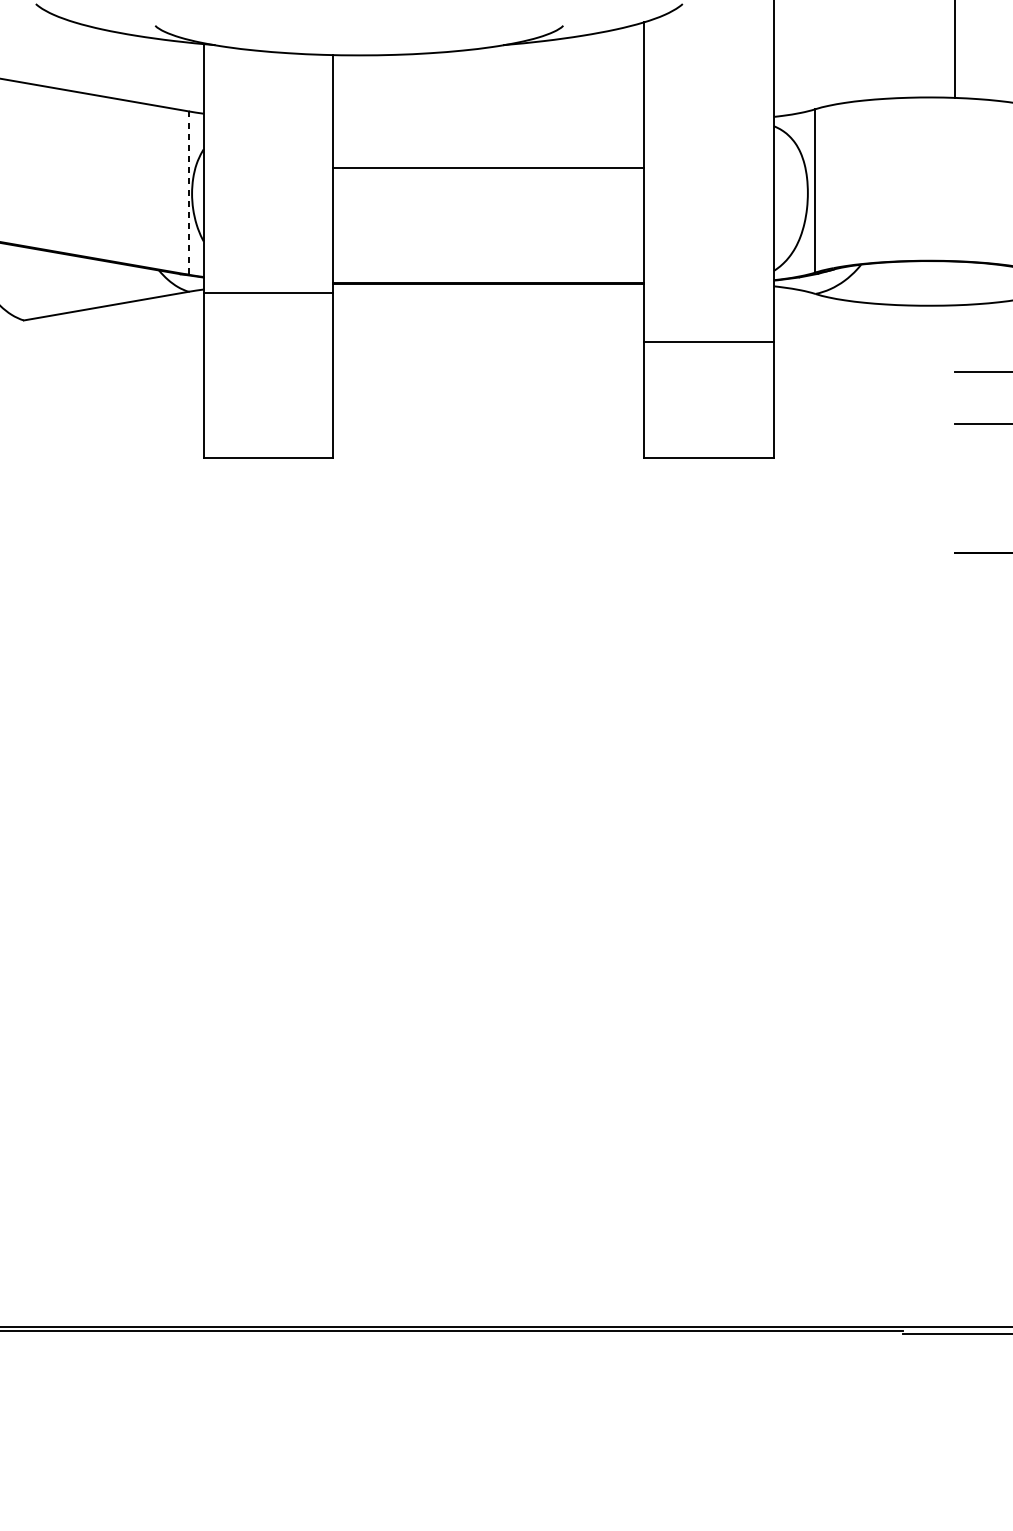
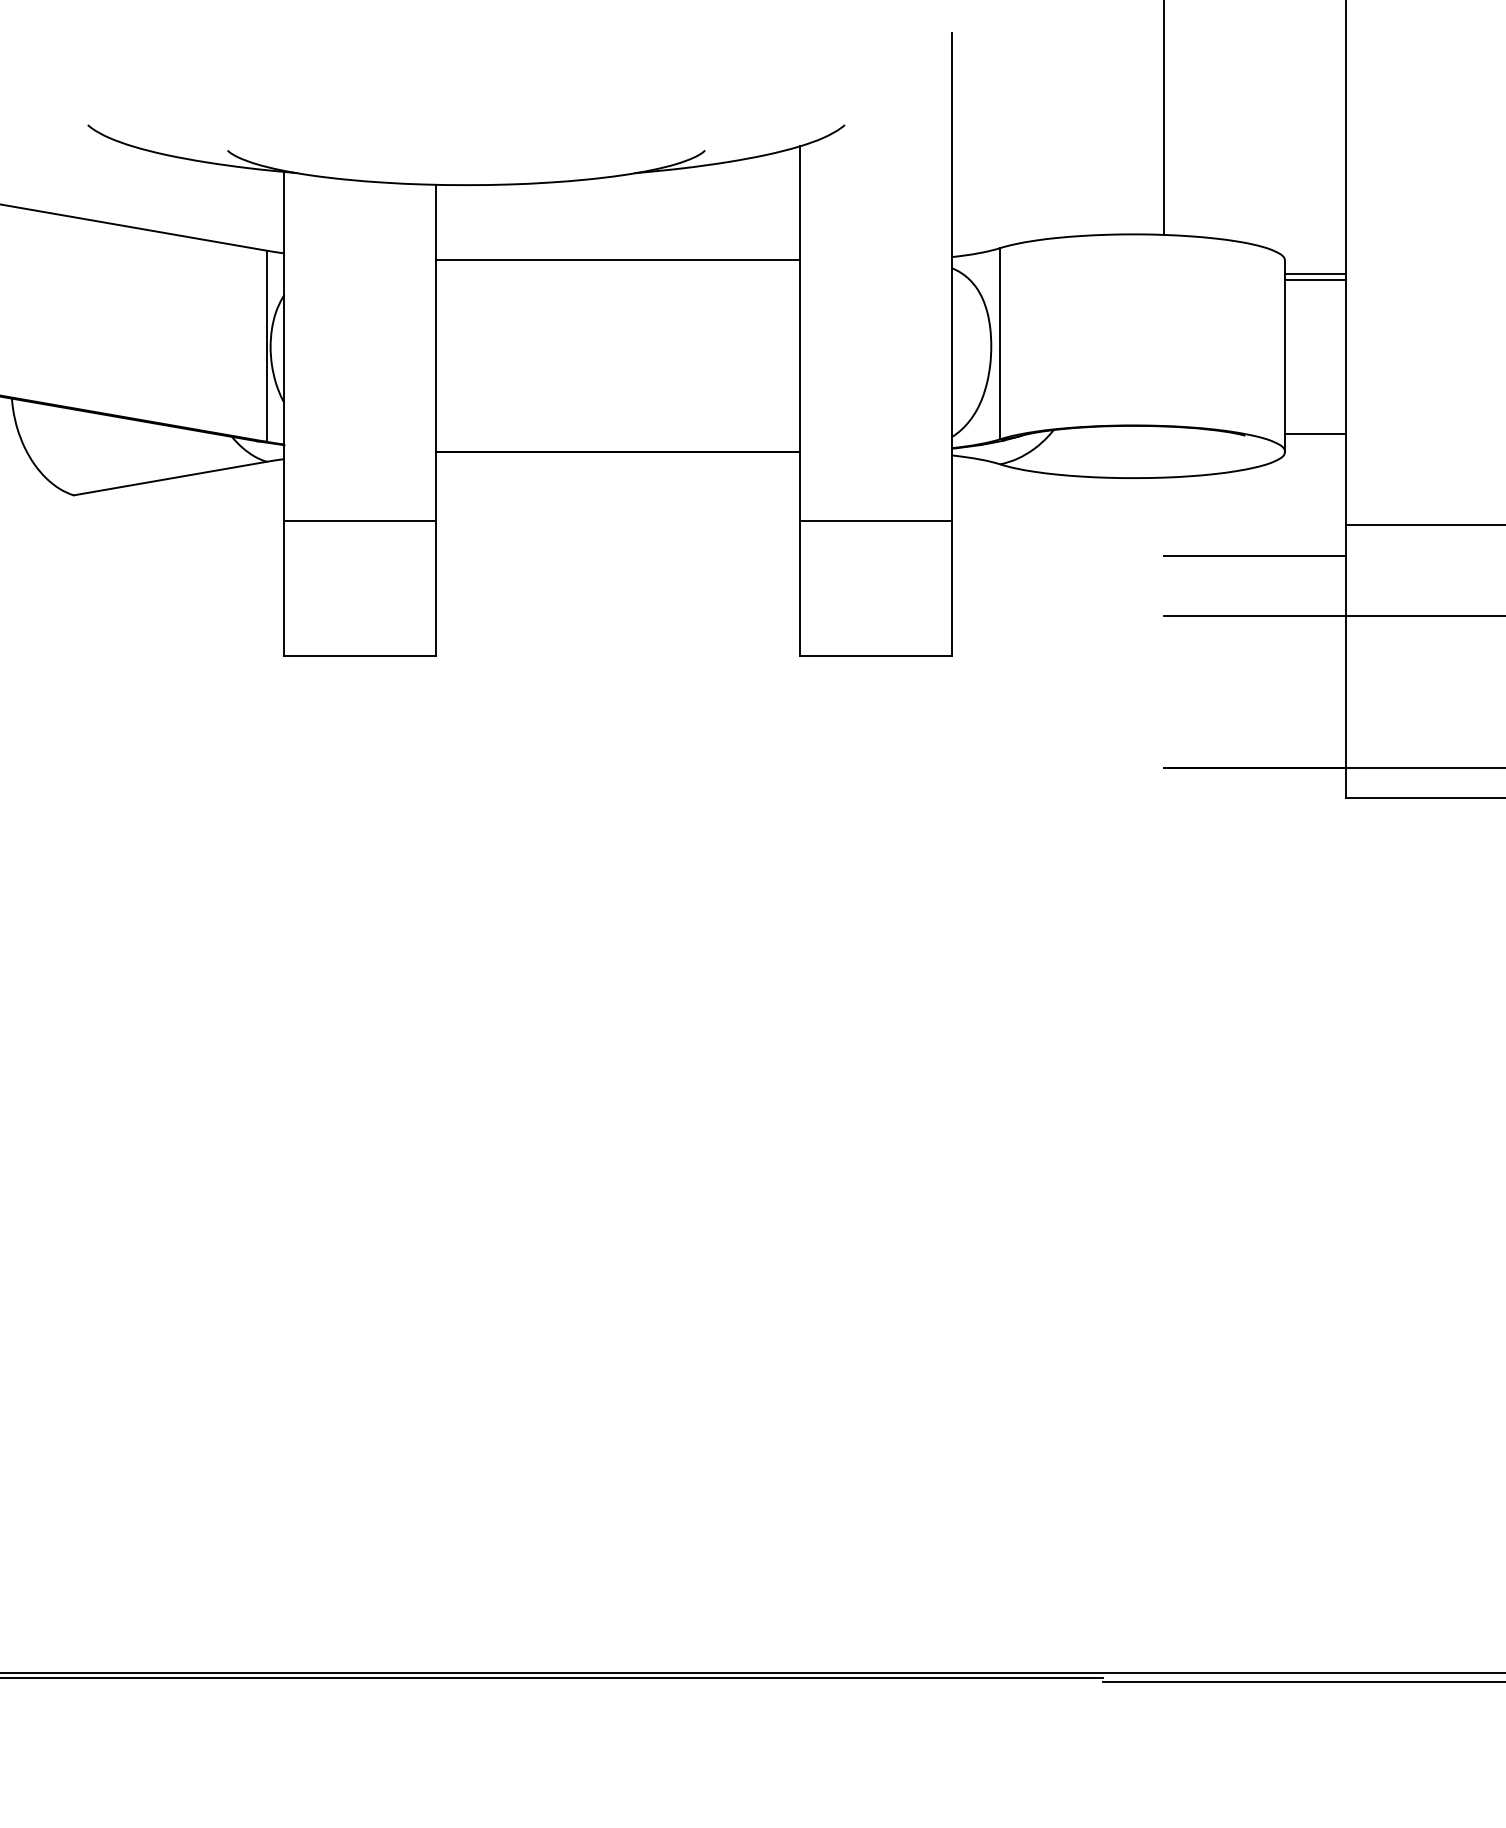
line: (488, 168) -> (617, 260), moved
line: (188, 193) -> (266, 346), dashed -> solid
line: (268, 292) -> (360, 520), moved

